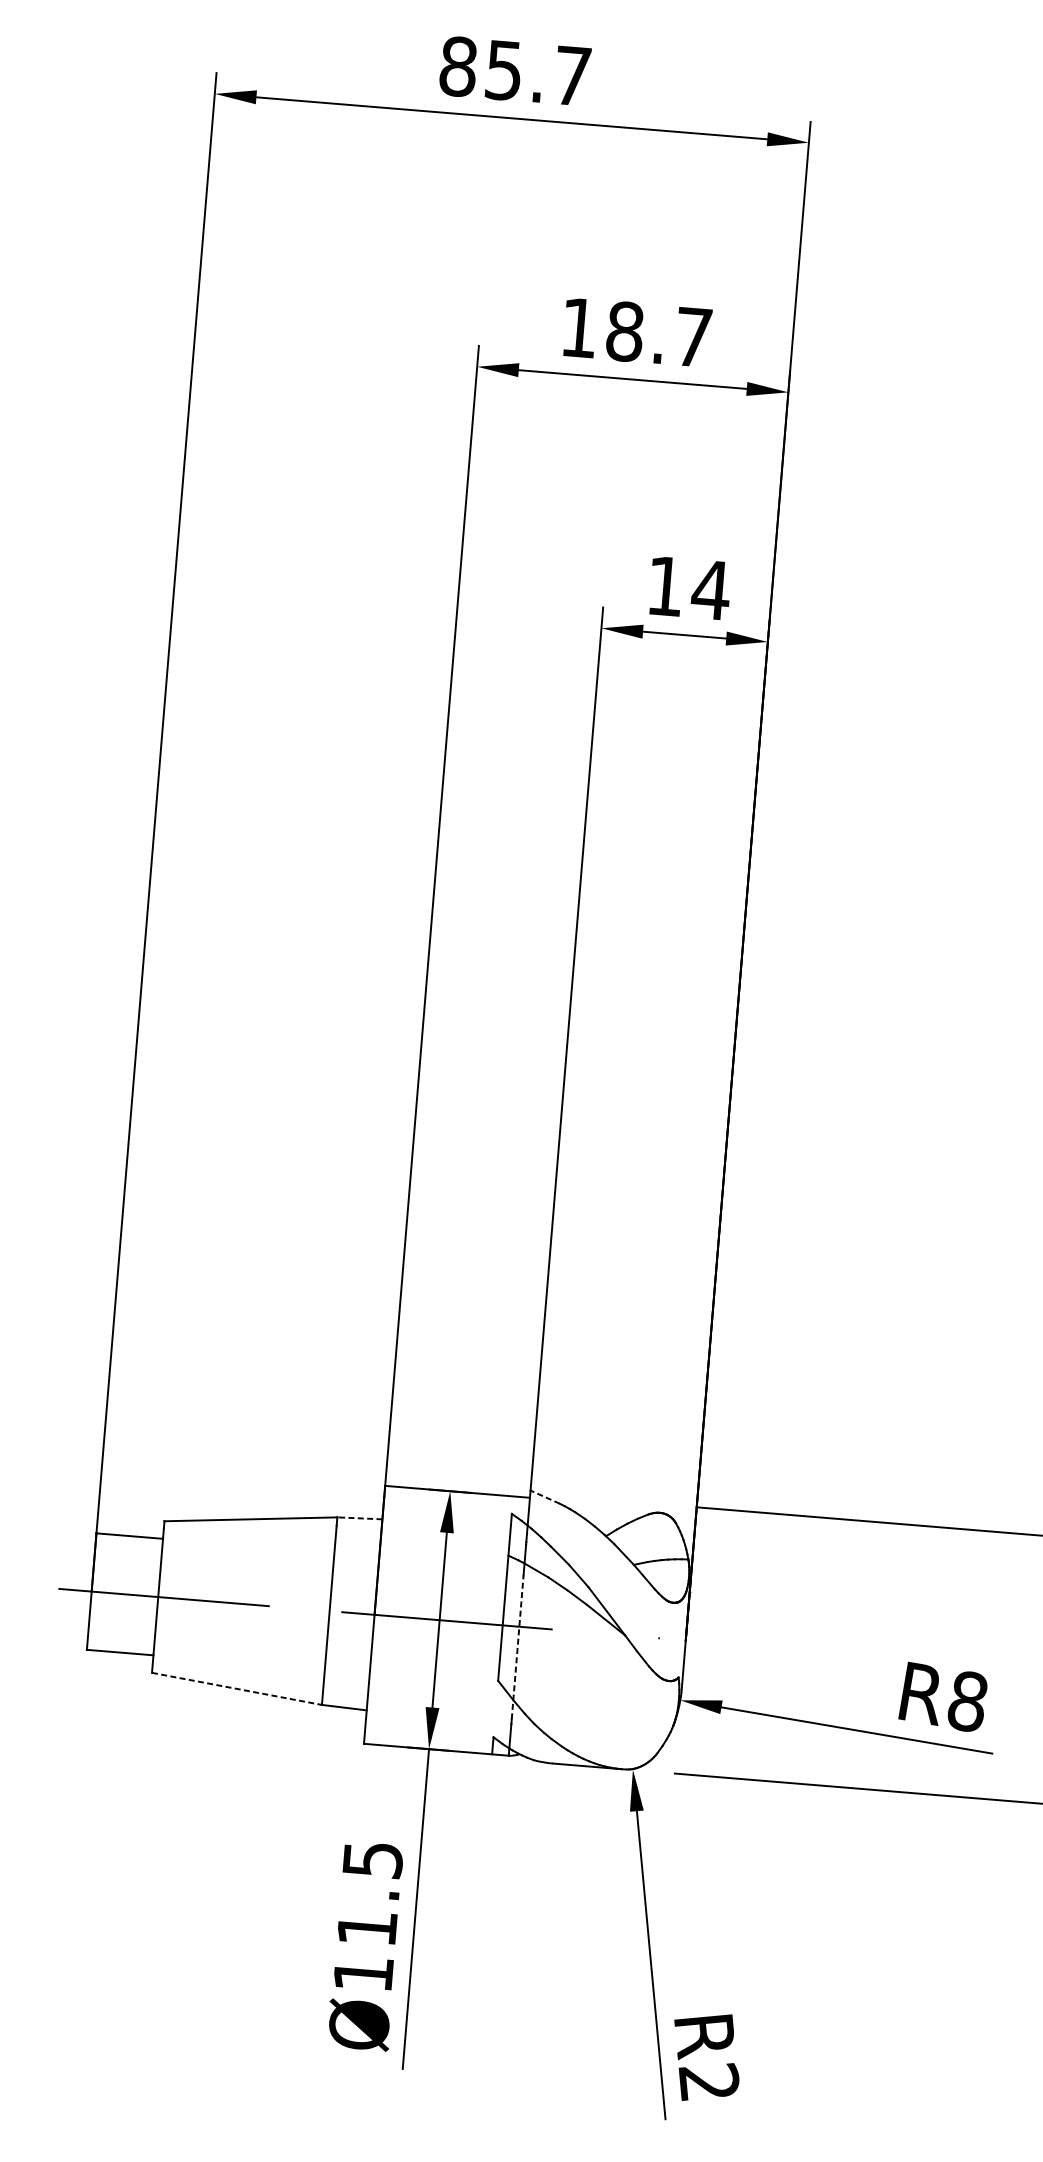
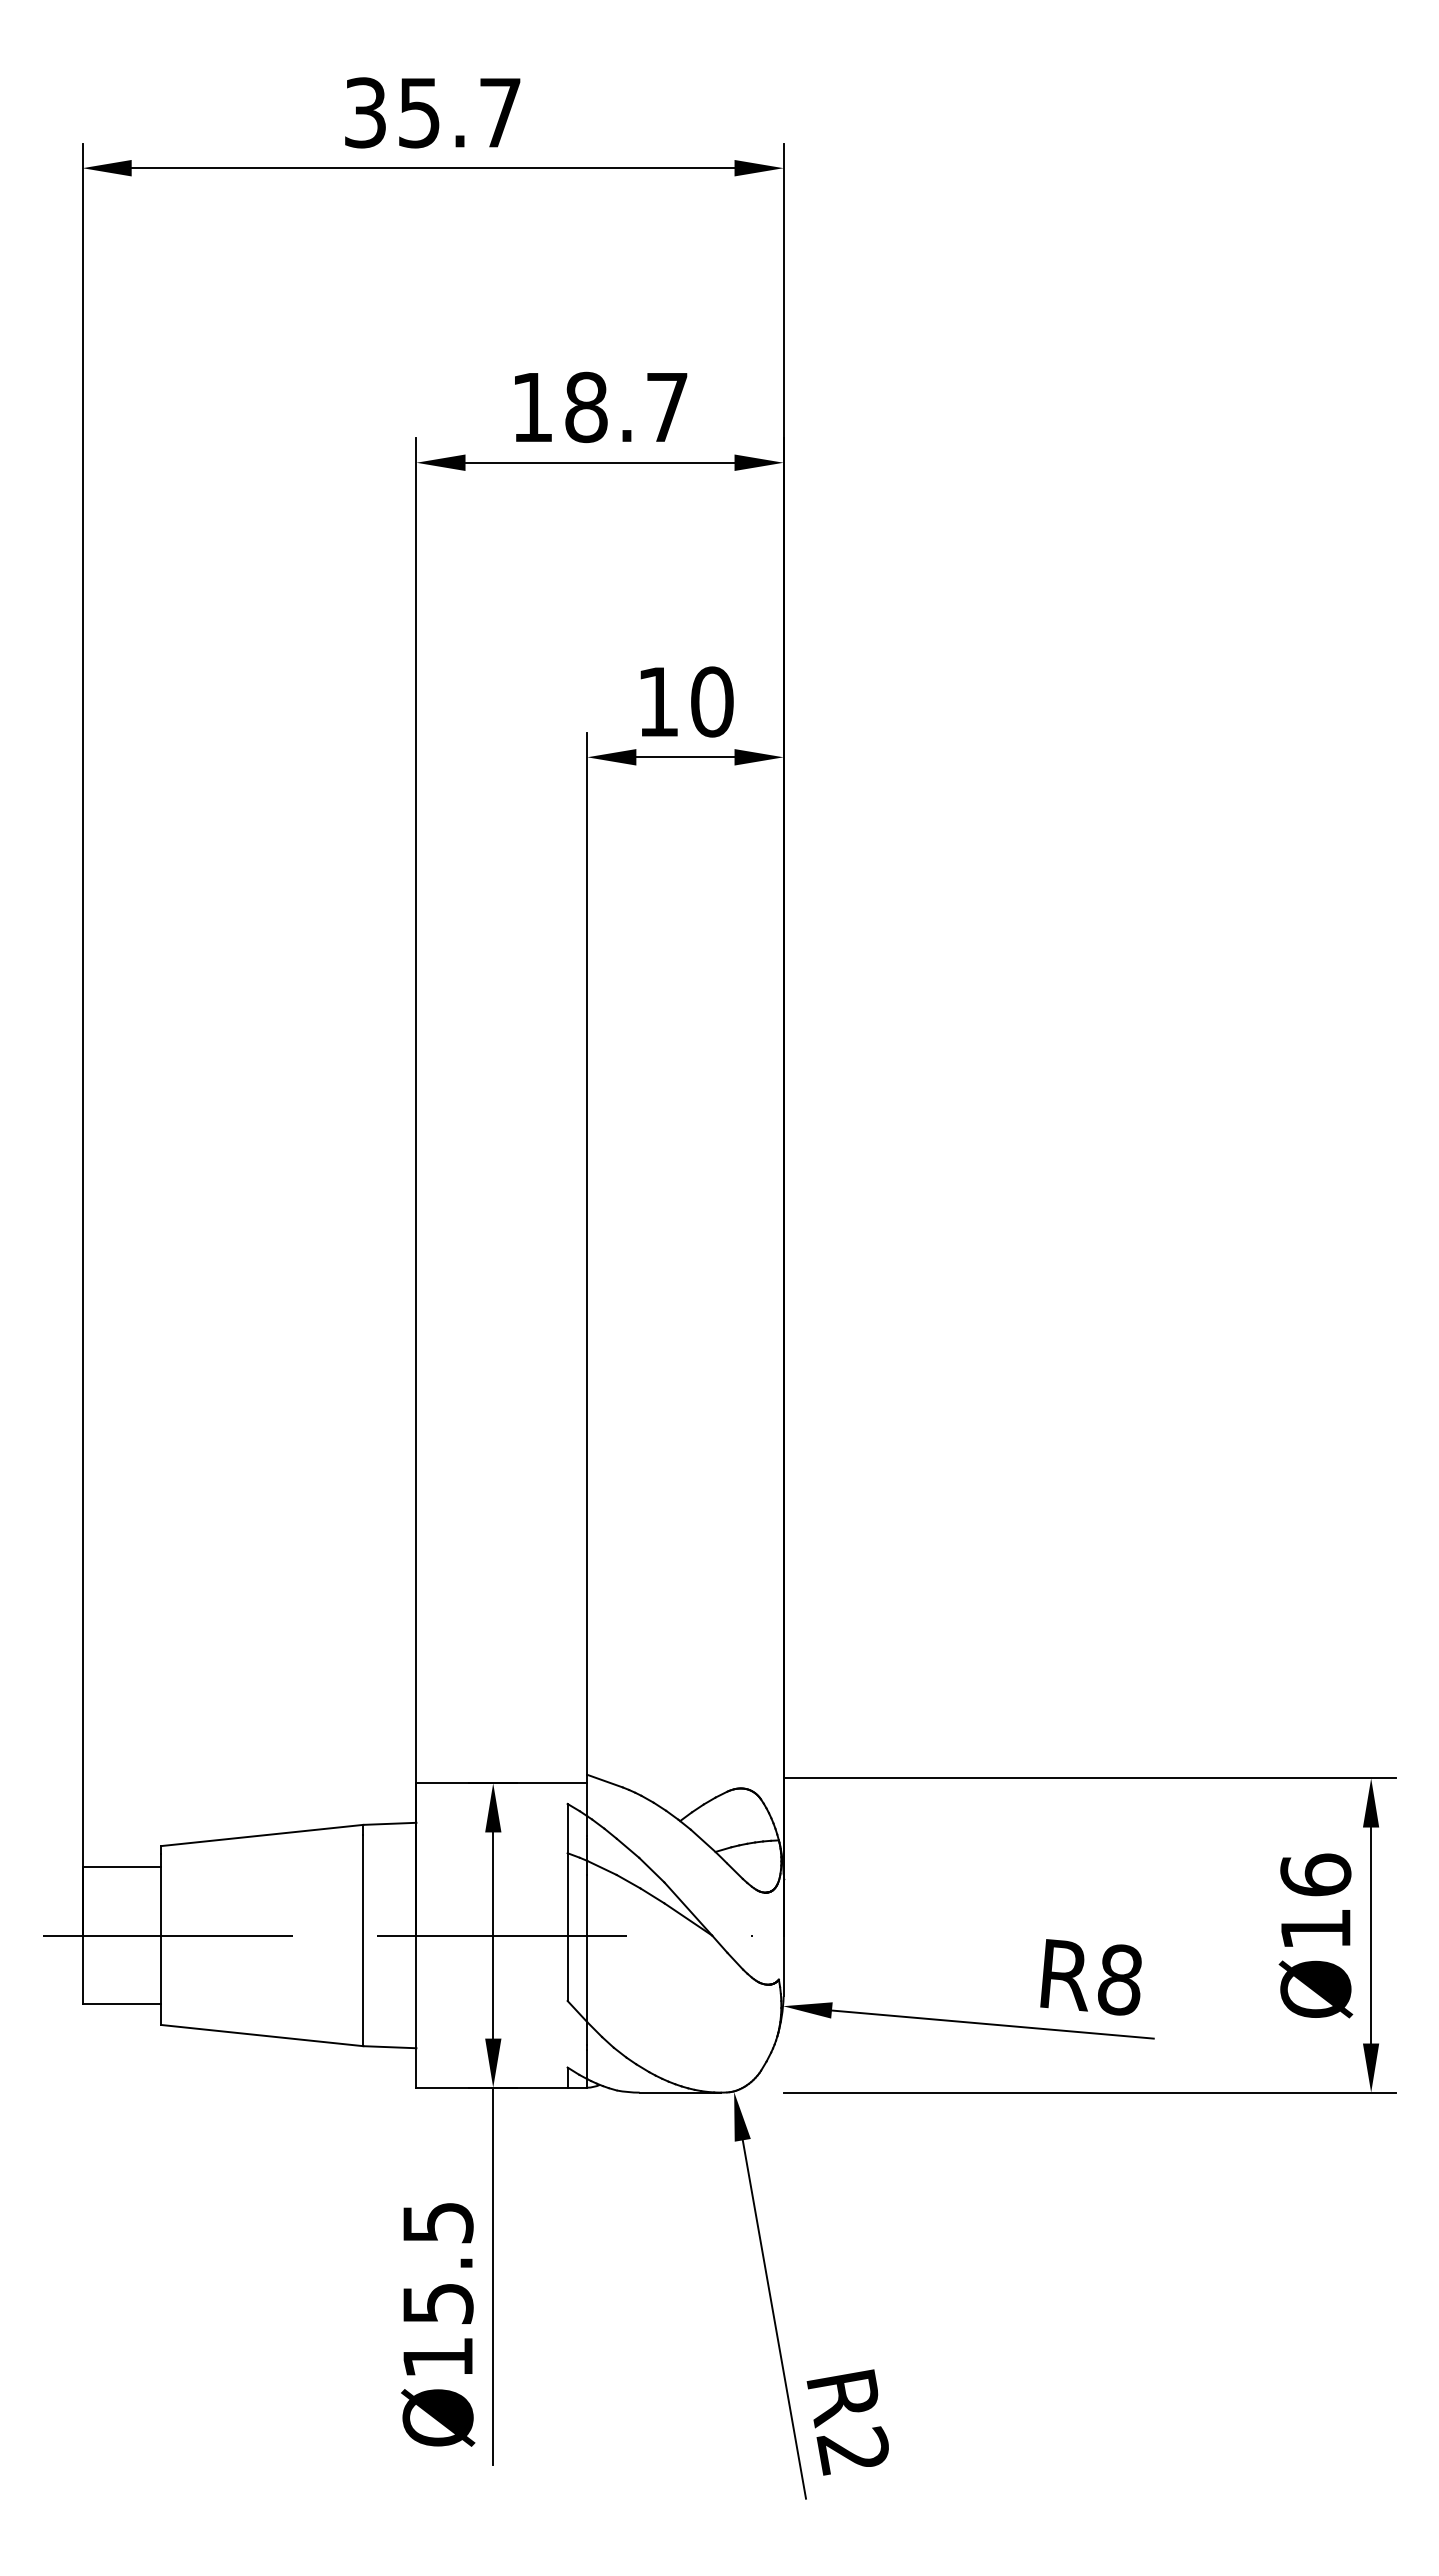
text: (458, 66) -> (365, 112), 85.7 -> 35.7
text: (710, 589) -> (711, 701), 14 -> 10
line: (545, 1497) -> (605, 1781), dashed -> solid
line: (359, 1518) -> (389, 1823), dashed -> solid
line: (517, 1647) -> (587, 1959), dashed -> solid
line: (237, 1688) -> (262, 2035), dashed -> solid
text: (367, 1928) -> (438, 2303), Ø11.5 -> Ø15.5

